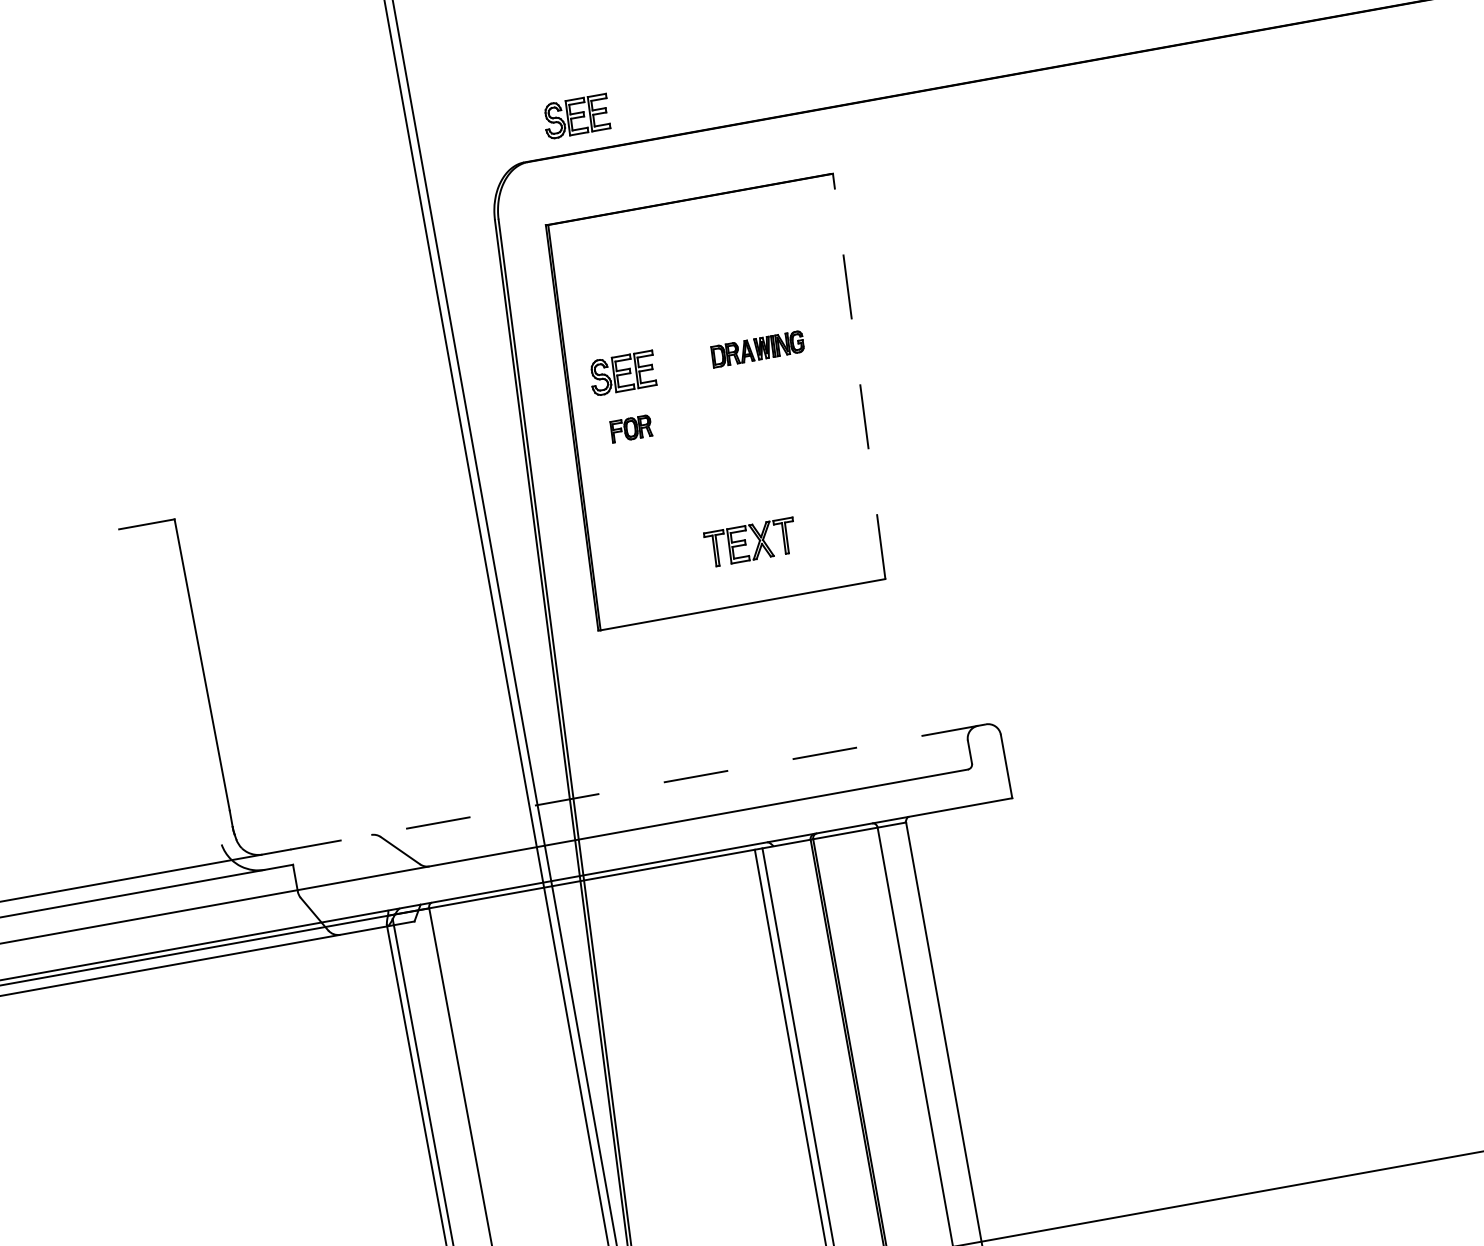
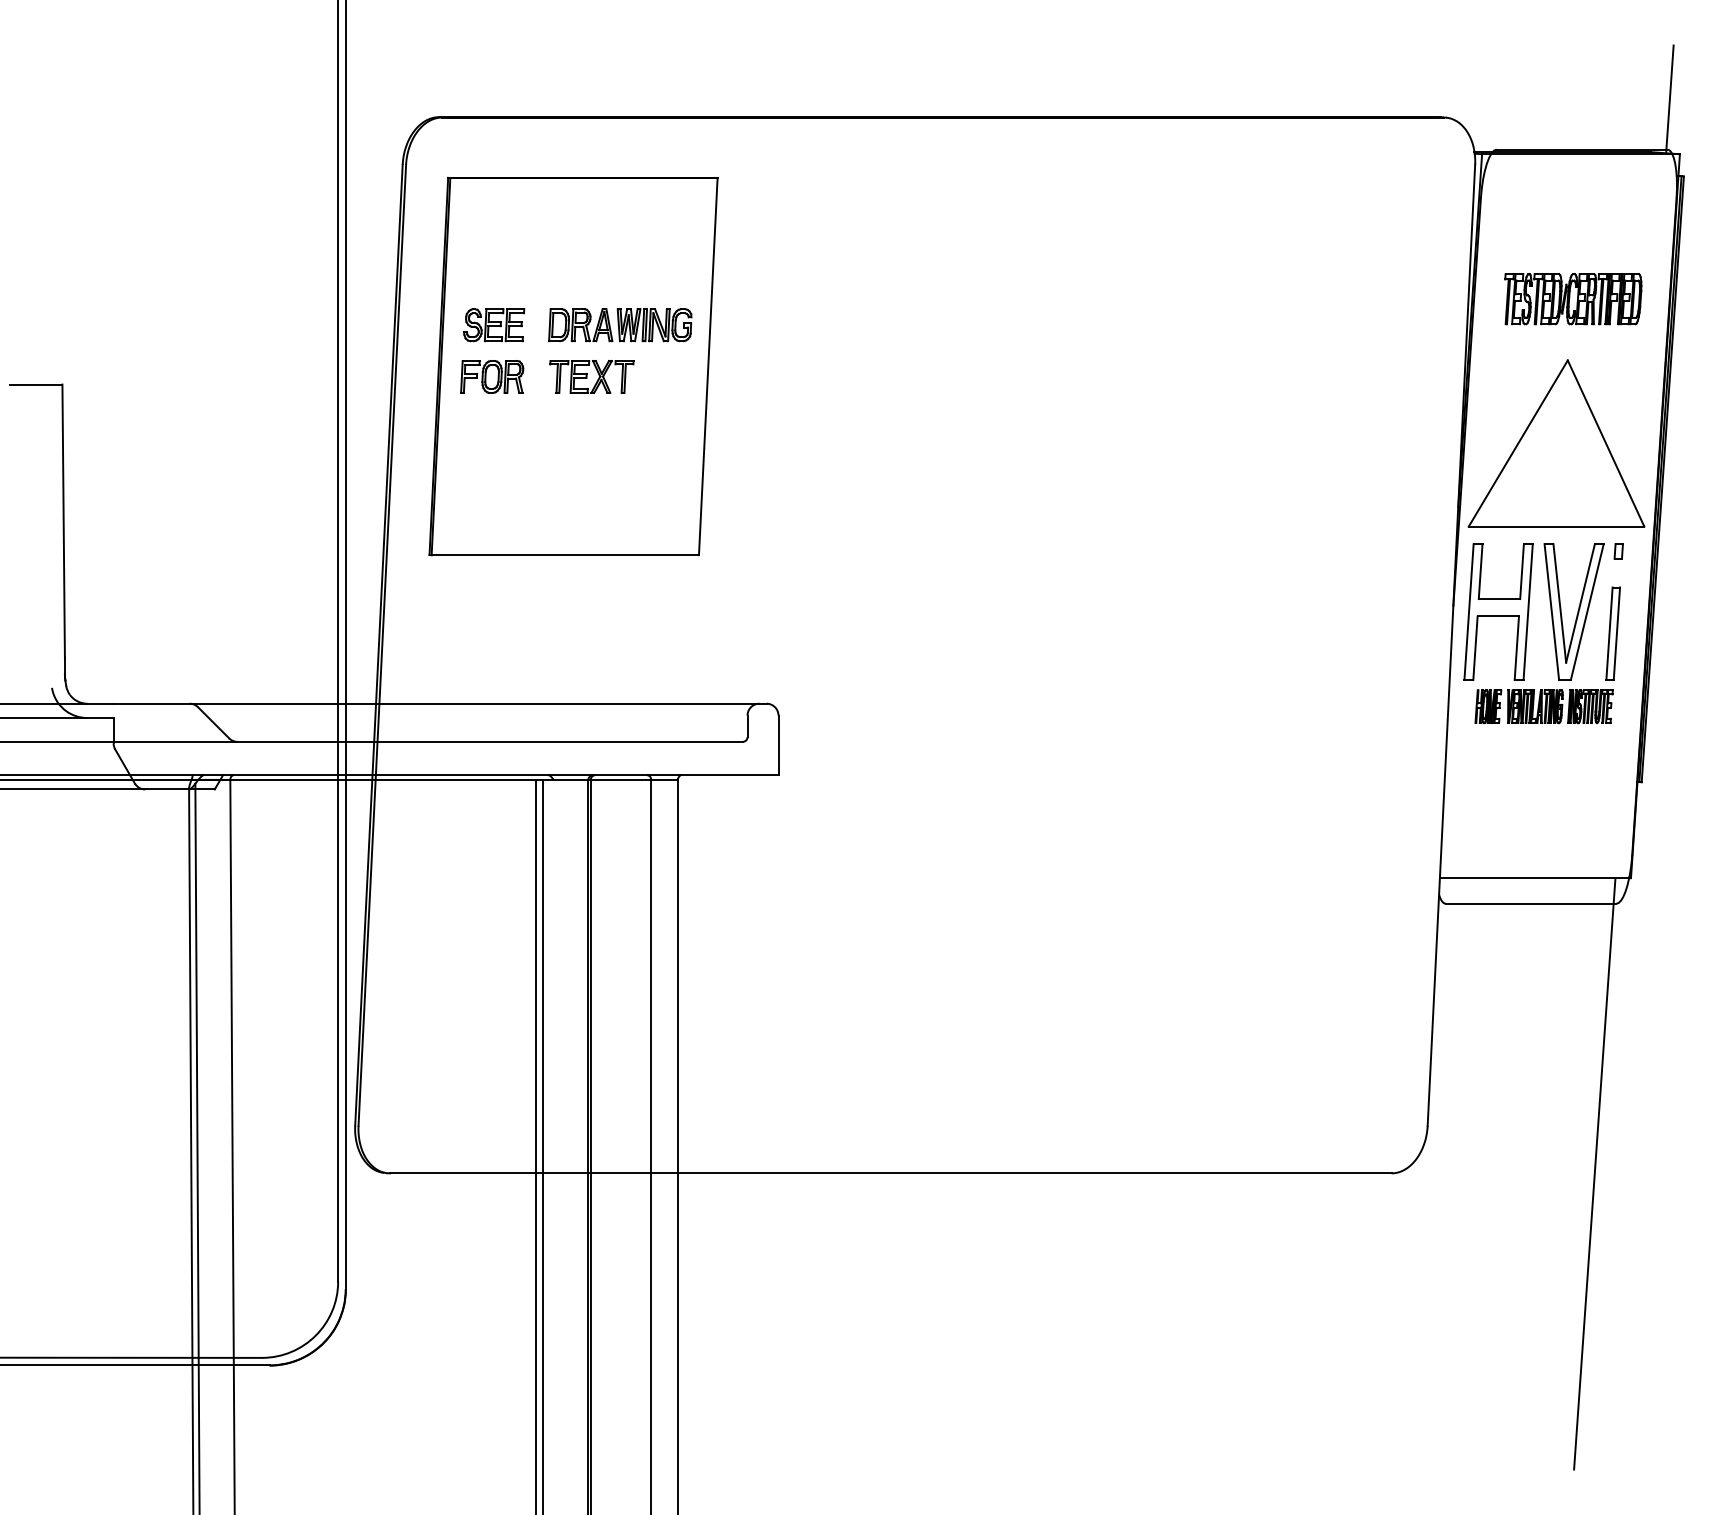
part: (577, 116) -> (494, 84), removed
part: (757, 349) -> (620, 325), size x1.67
line: (859, 376) -> (708, 366), dashed -> solid
part: (631, 428) -> (492, 376), size x1.67
part: (750, 542) -> (591, 376), moved
line: (637, 786) -> (439, 703), dashed -> solid

